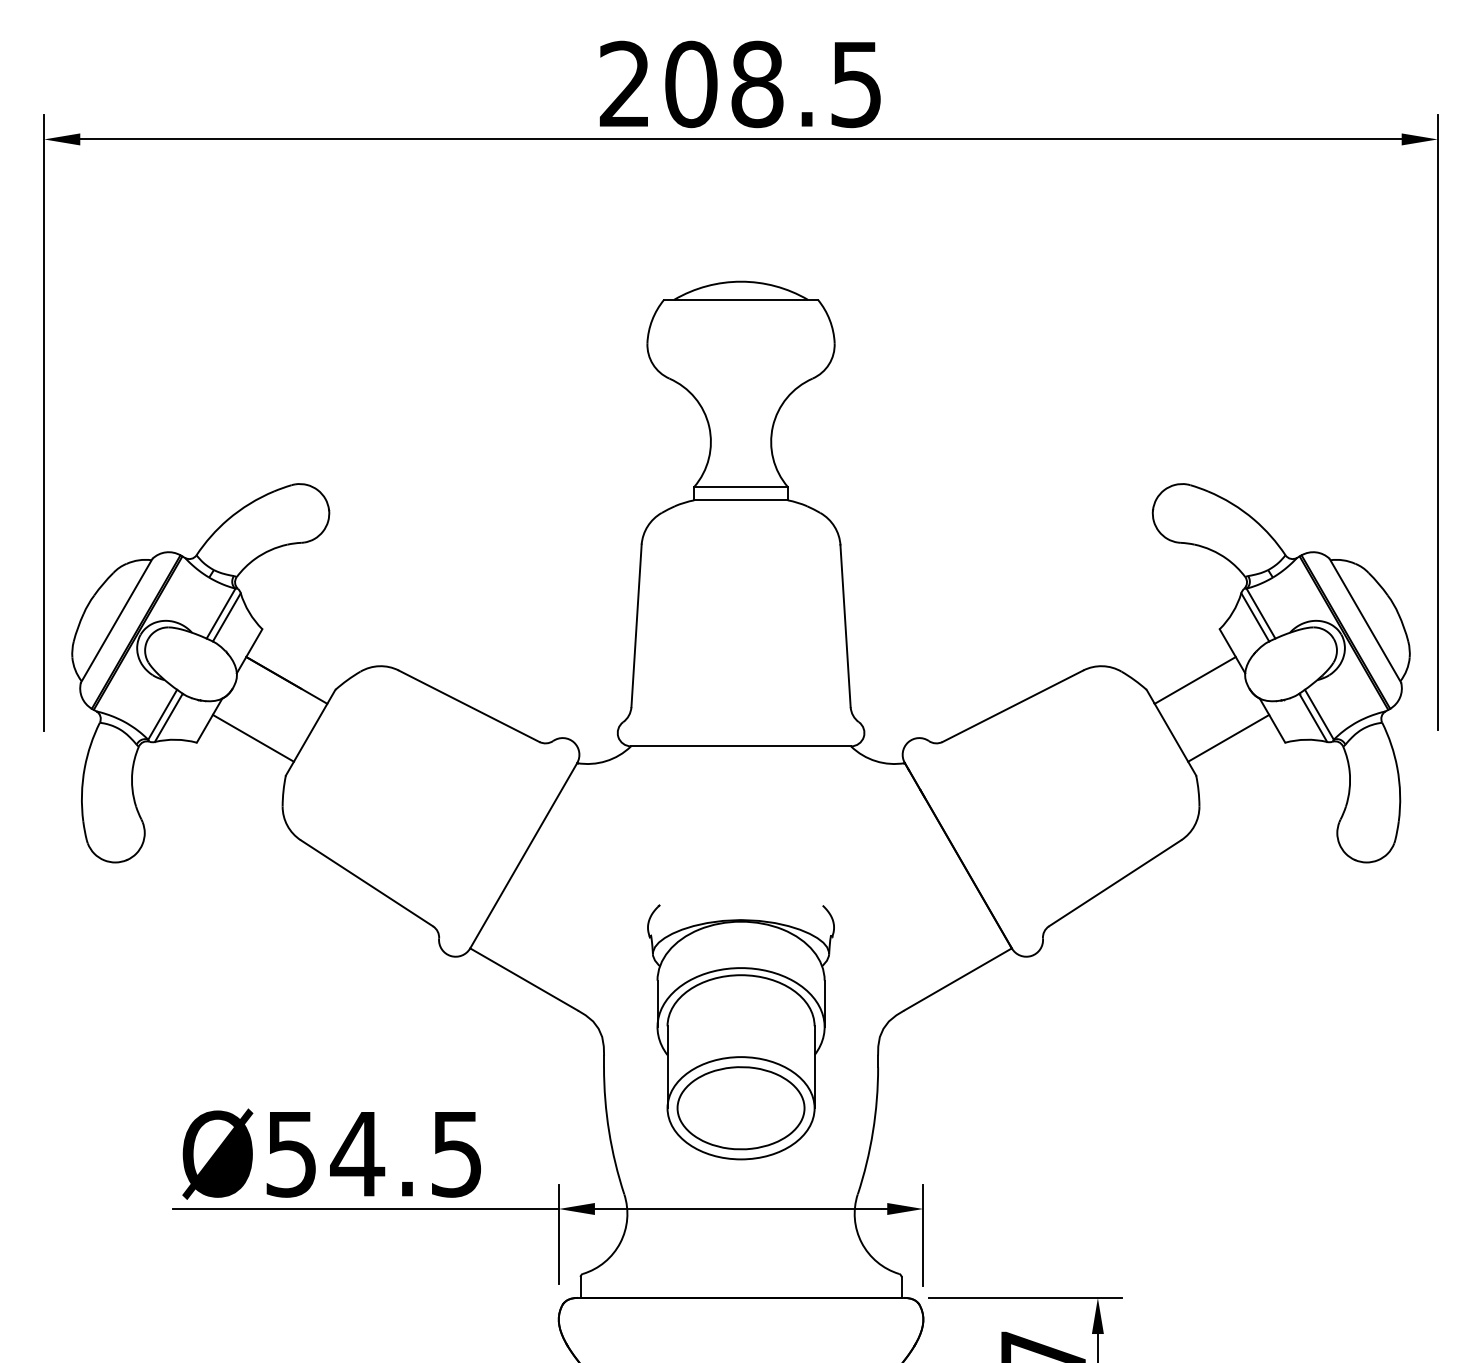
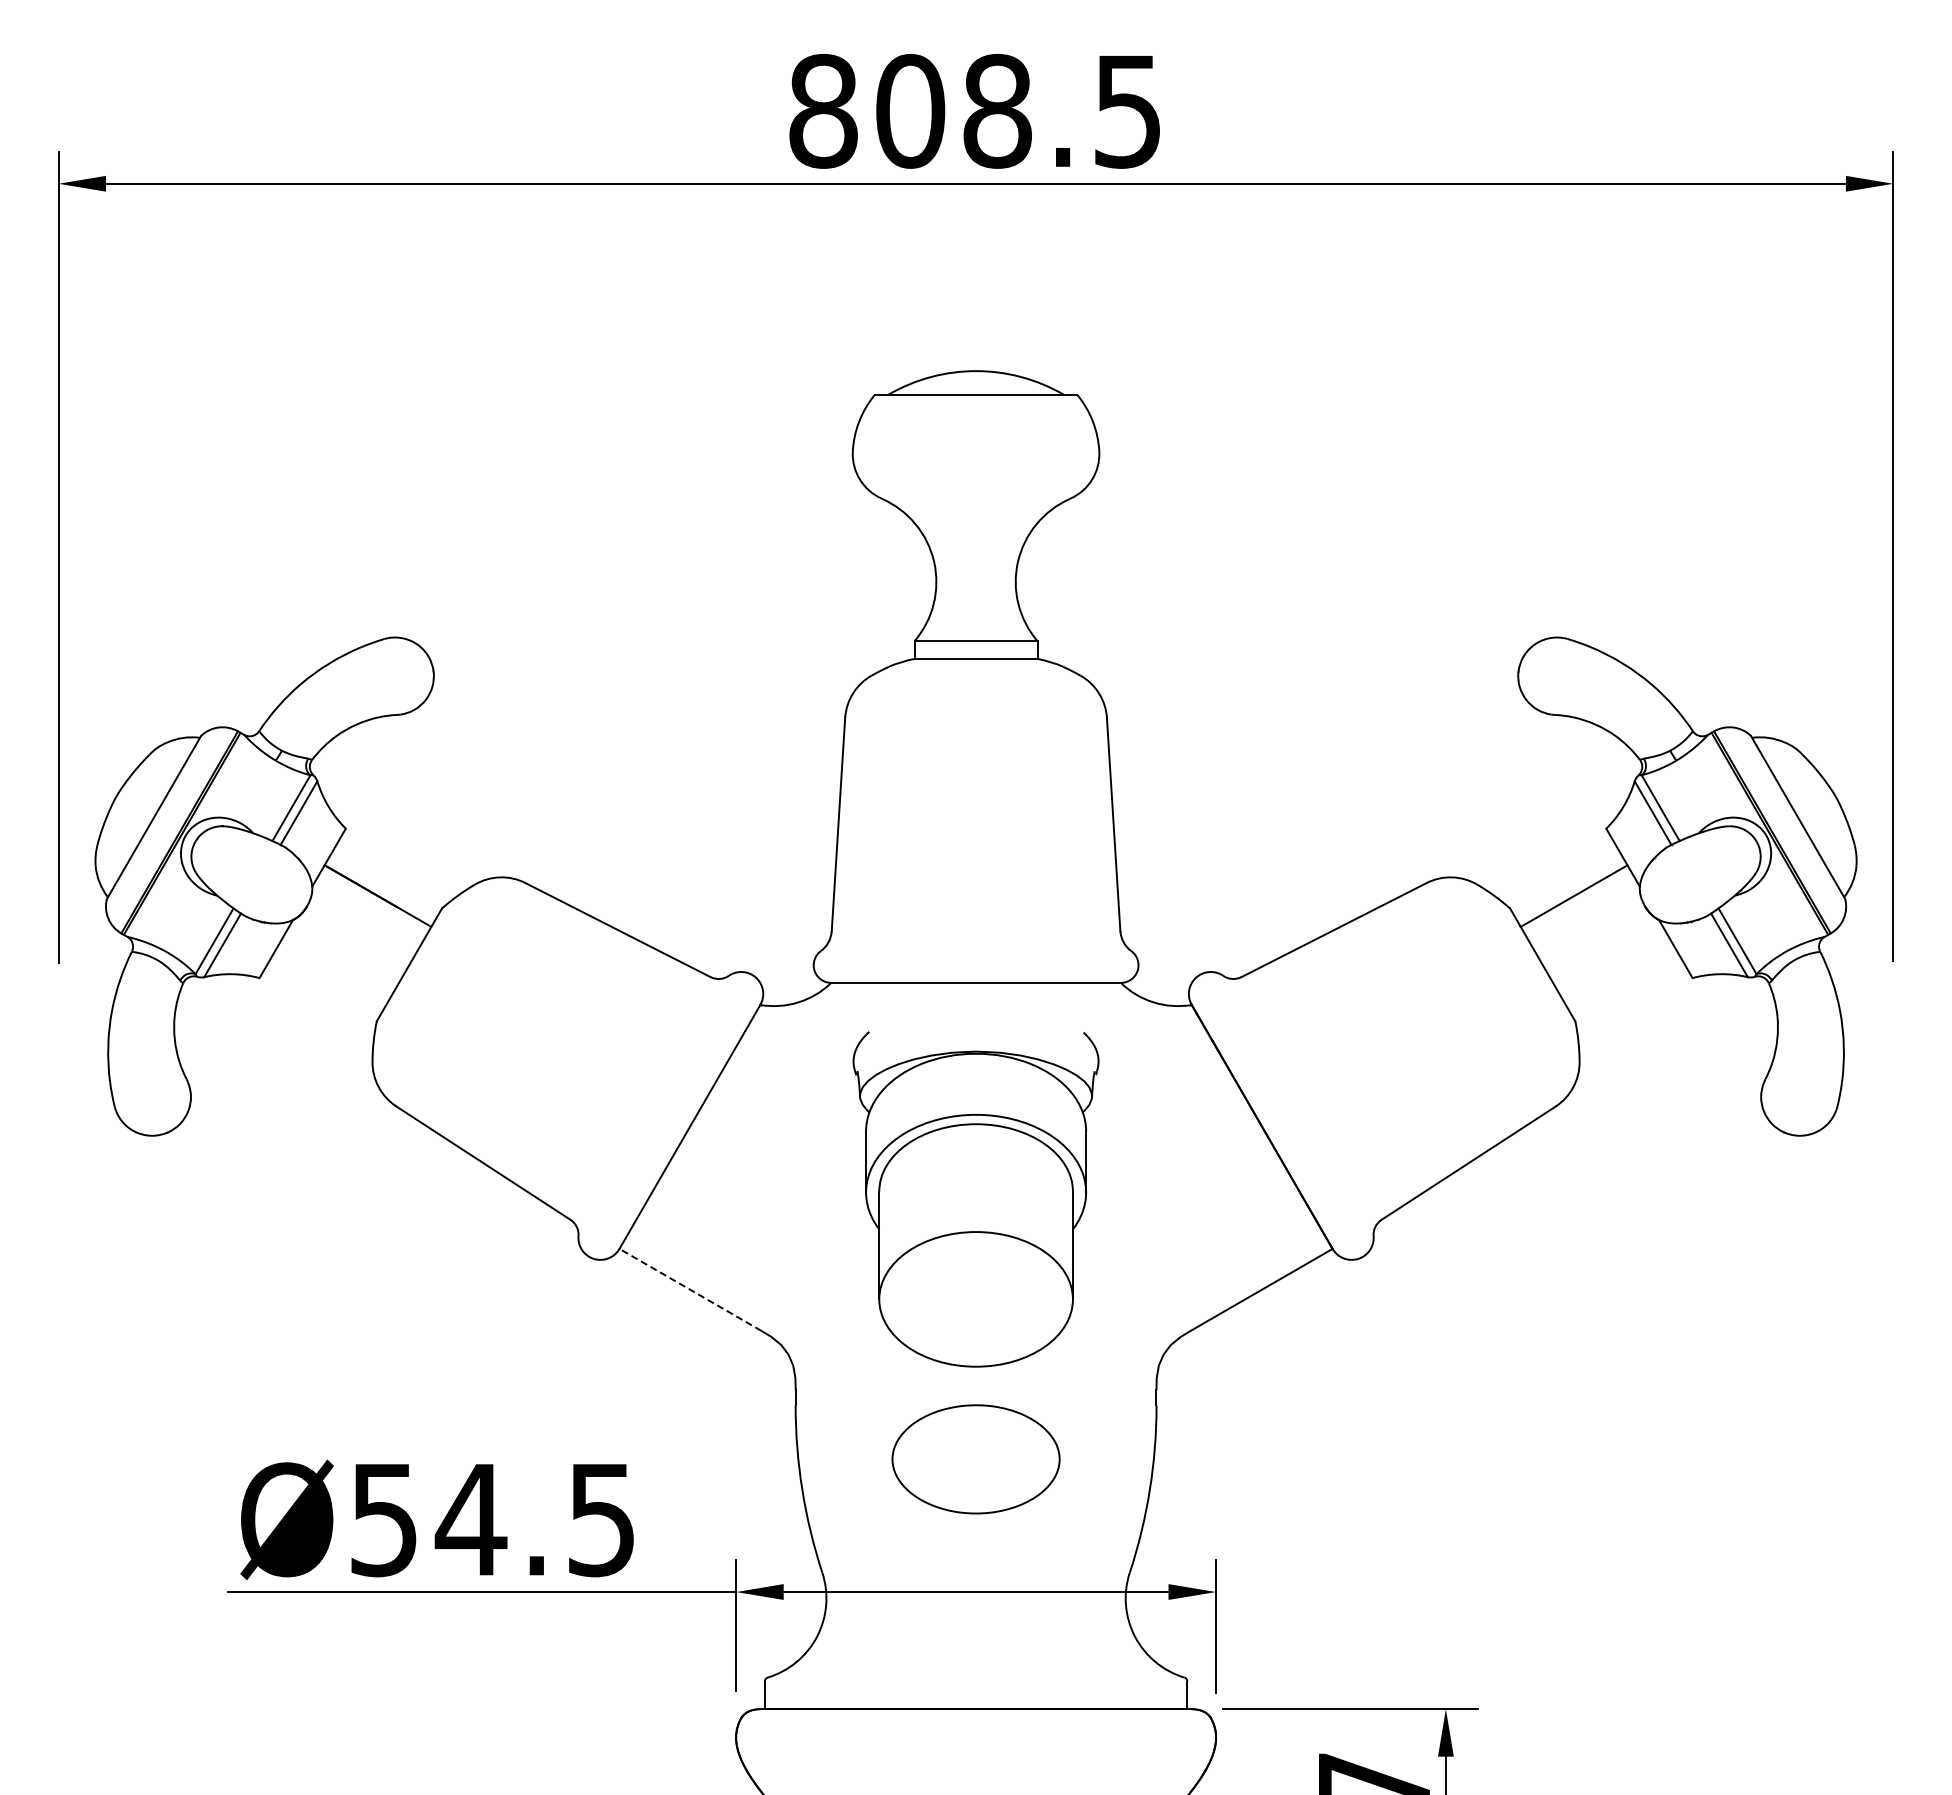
text: (625, 83) -> (823, 110), 208.5 -> 808.5
line: (253, 738) -> (333, 972), removed
line: (1228, 738) -> (1617, 972), removed
line: (524, 979) -> (690, 1289), solid -> dashed
part: (740, 1032) -> (975, 1199), moved

